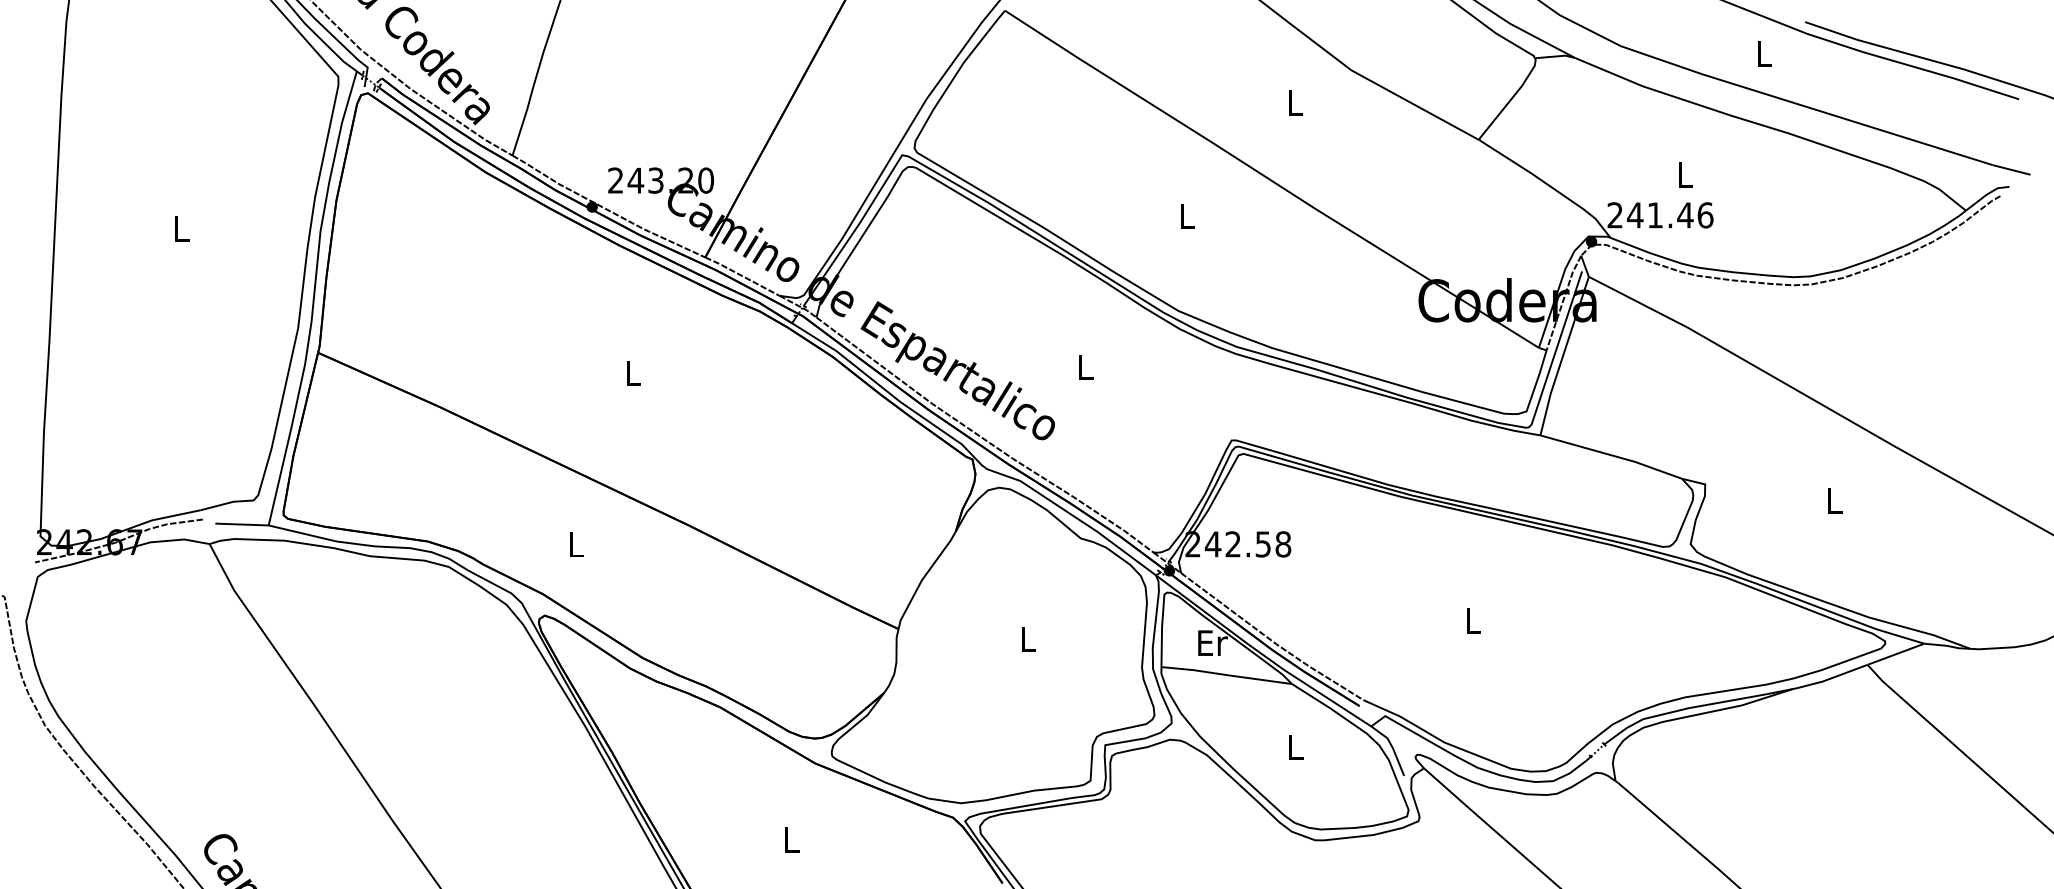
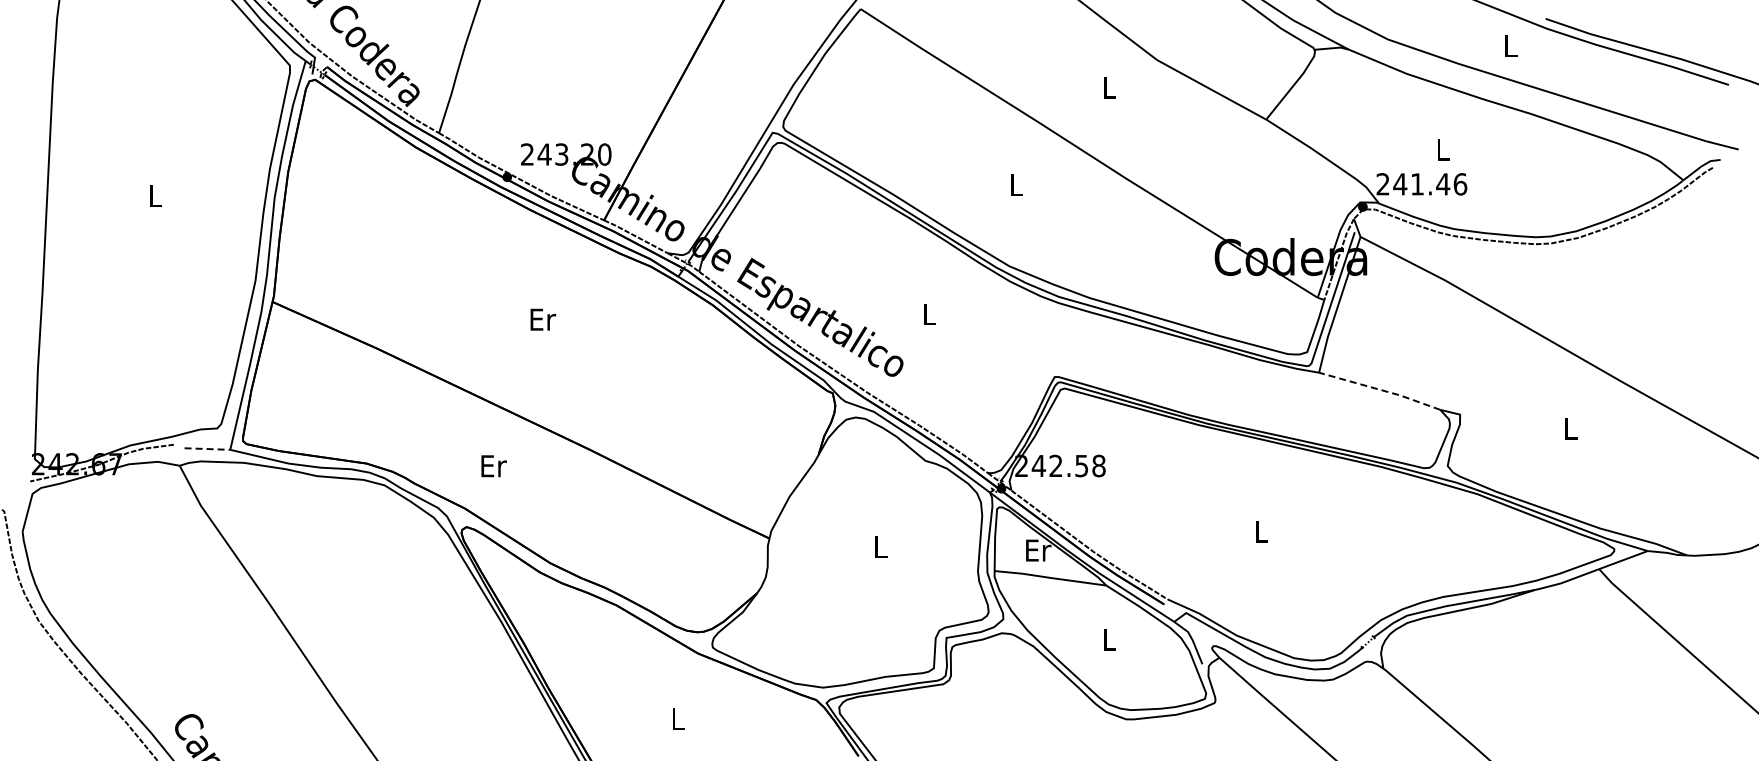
text: (634, 373) -> (543, 319), L -> Er
line: (1612, 455) -> (1380, 389), solid -> dashed
line: (242, 525) -> (207, 449), solid -> dashed
text: (576, 544) -> (493, 466), L -> Er

